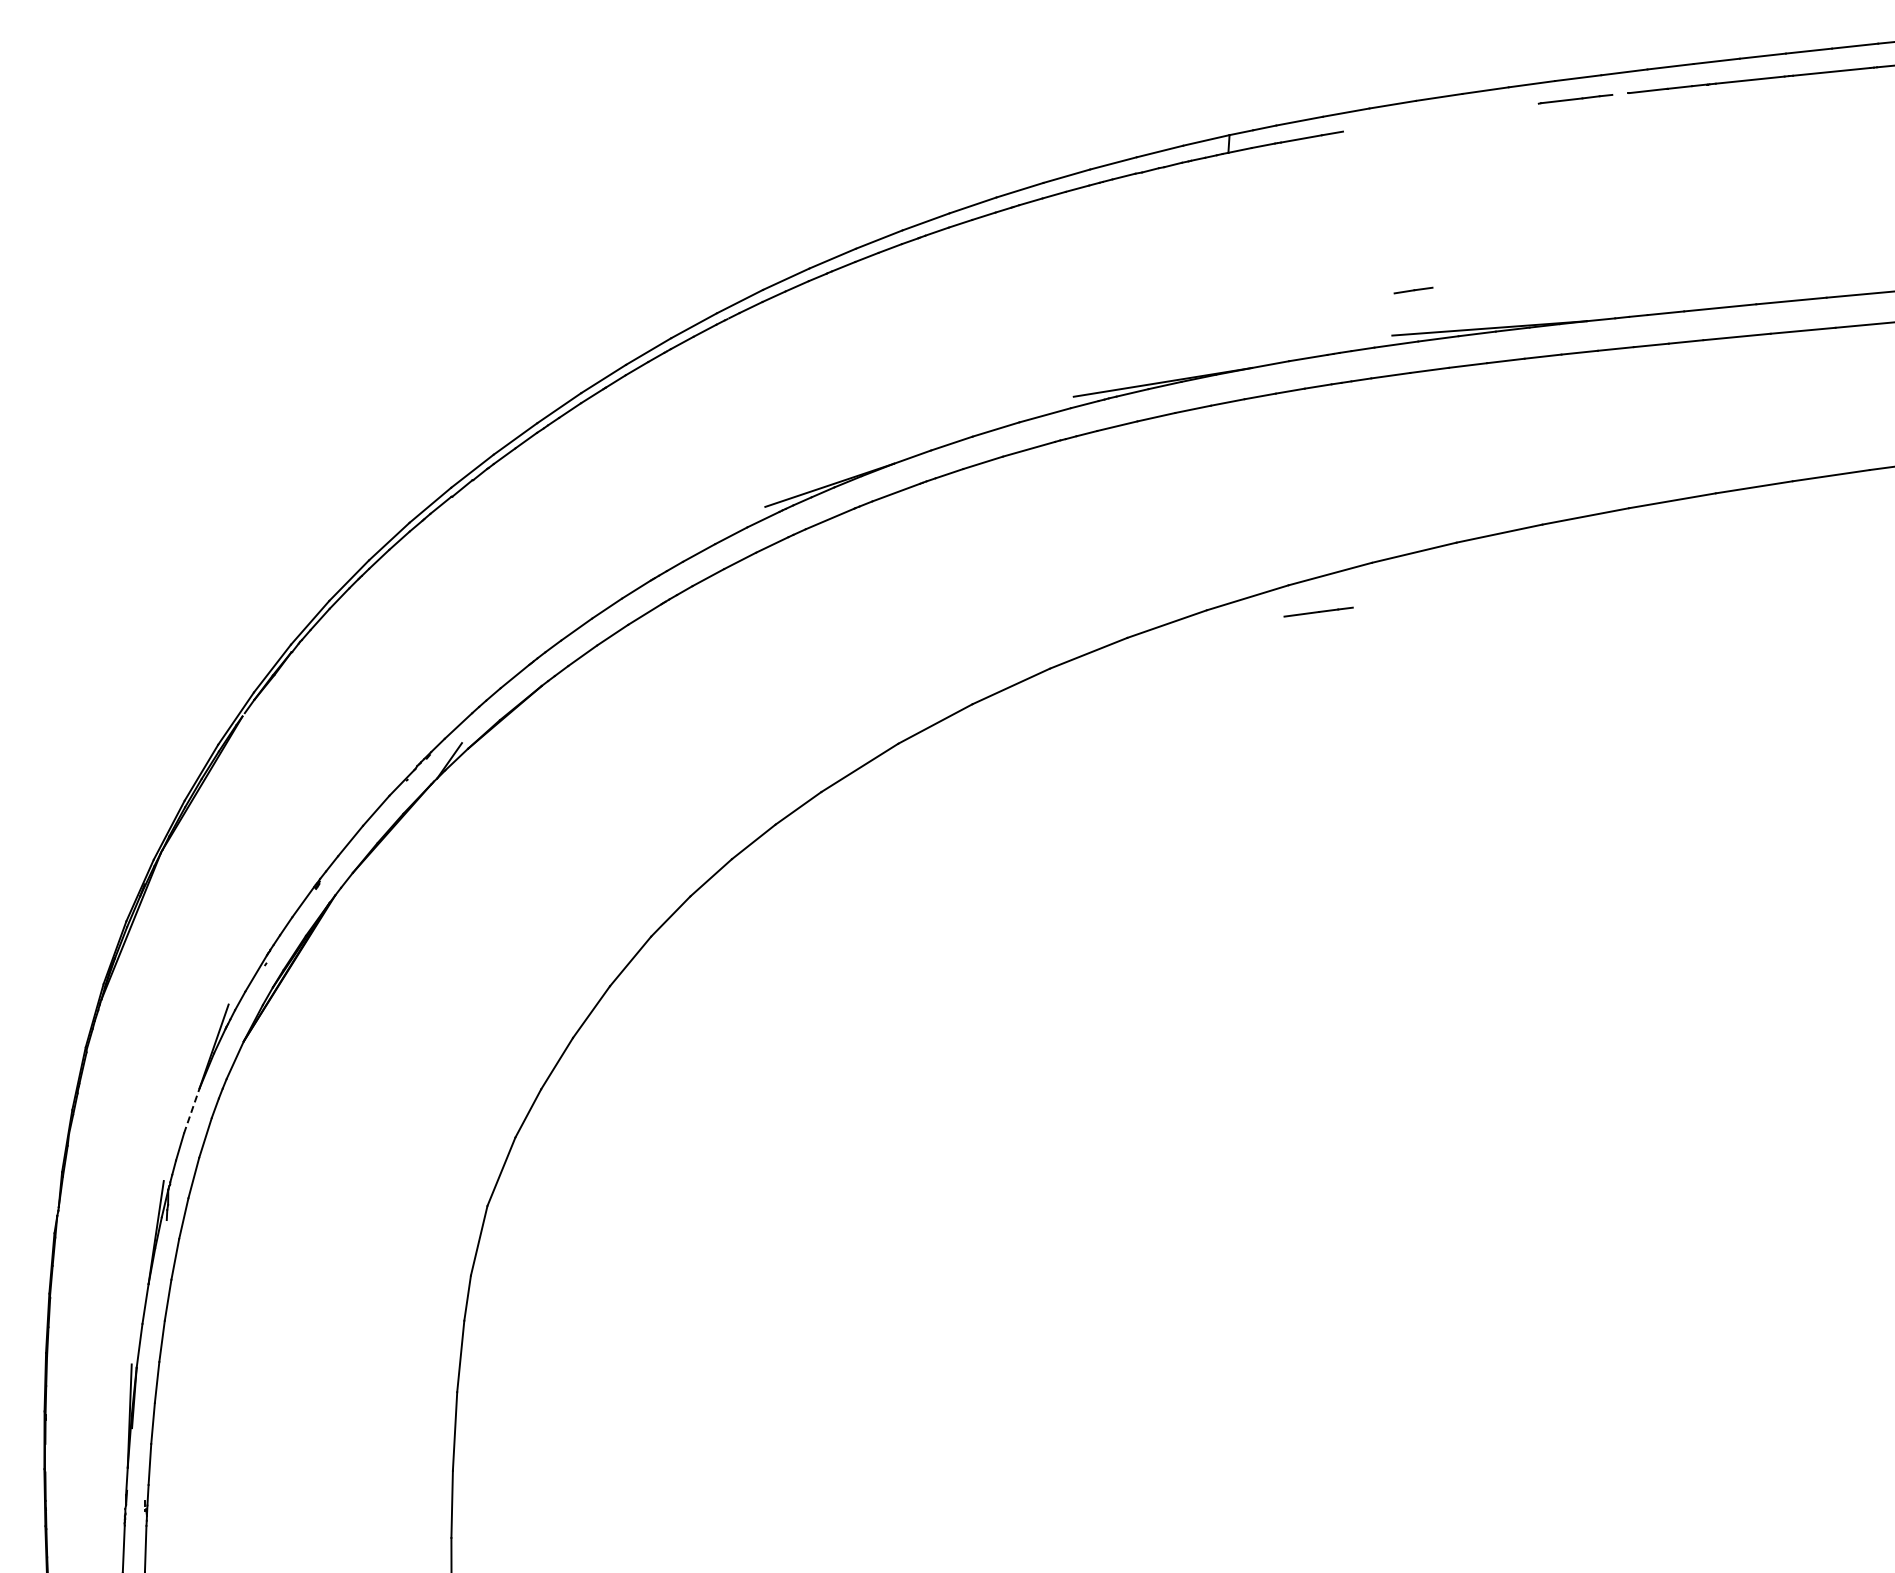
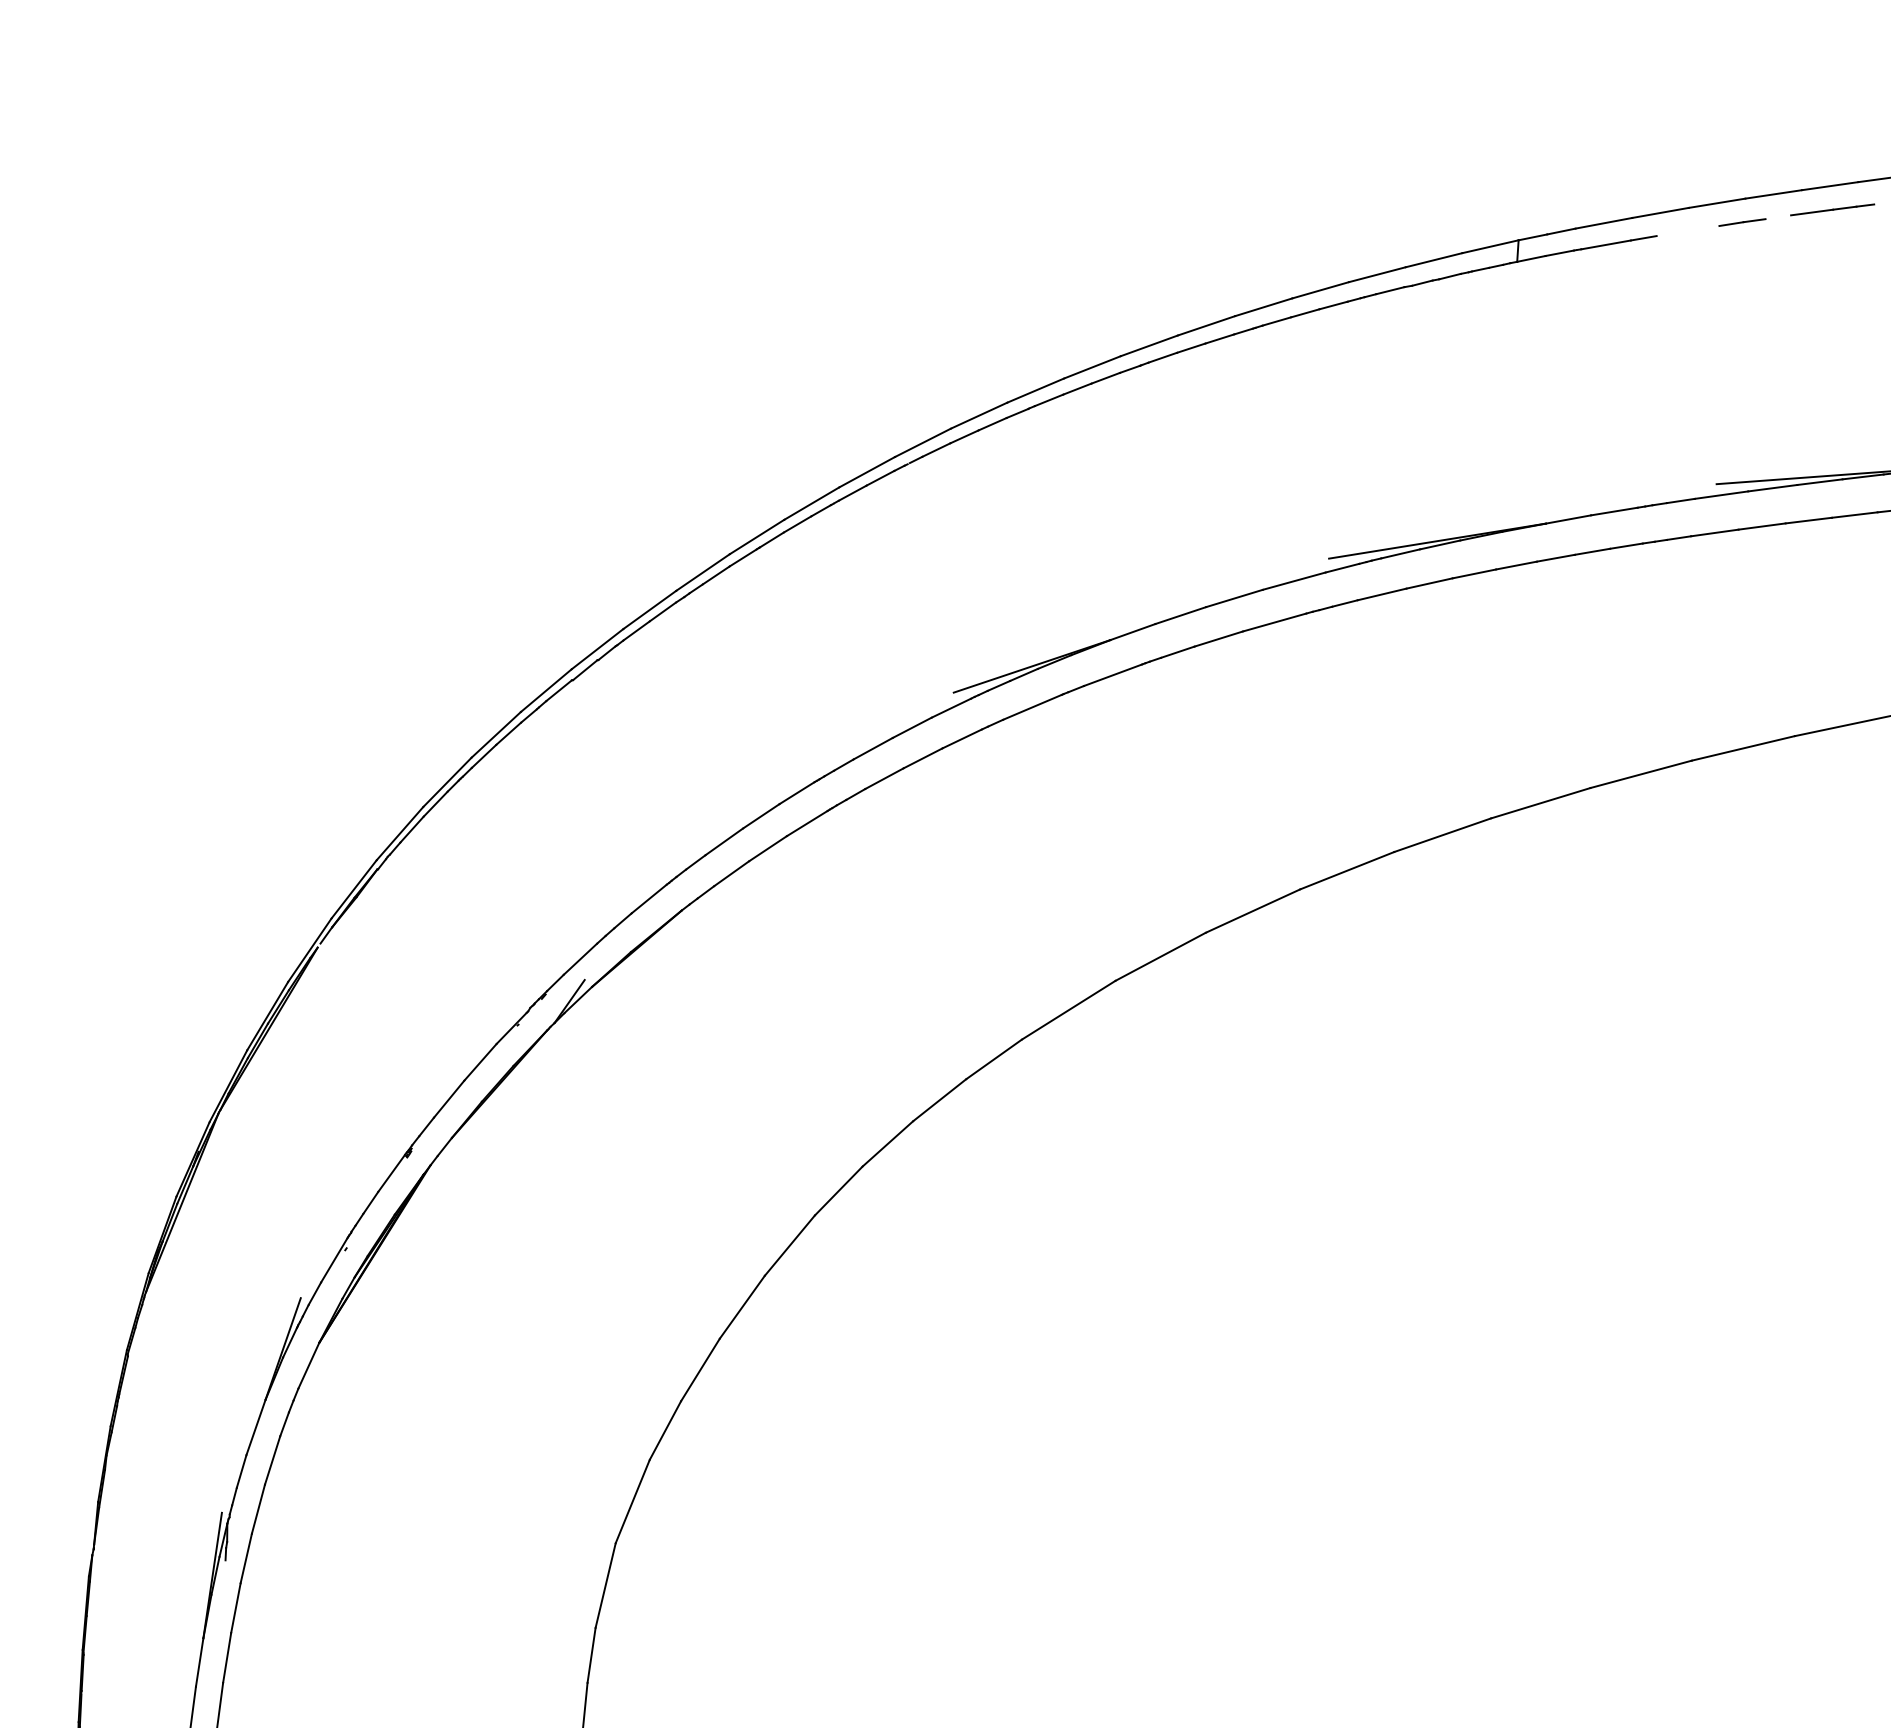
line: (1413, 290) -> (1742, 222), moved
line: (1318, 611) -> (1832, 209), moved
line: (192, 1110) -> (256, 1427), dashed -> solid

